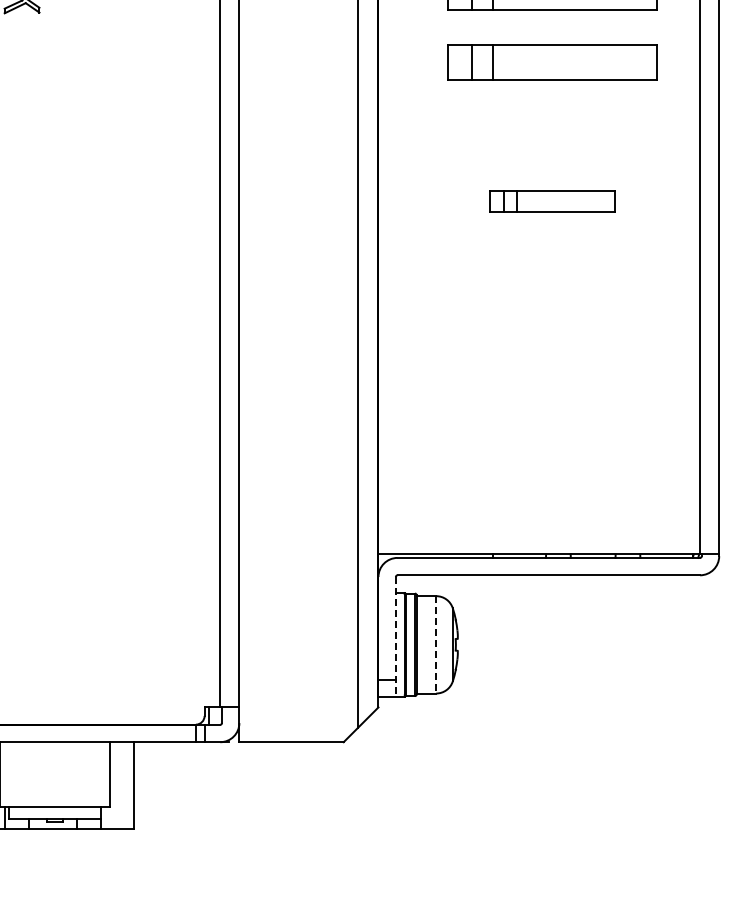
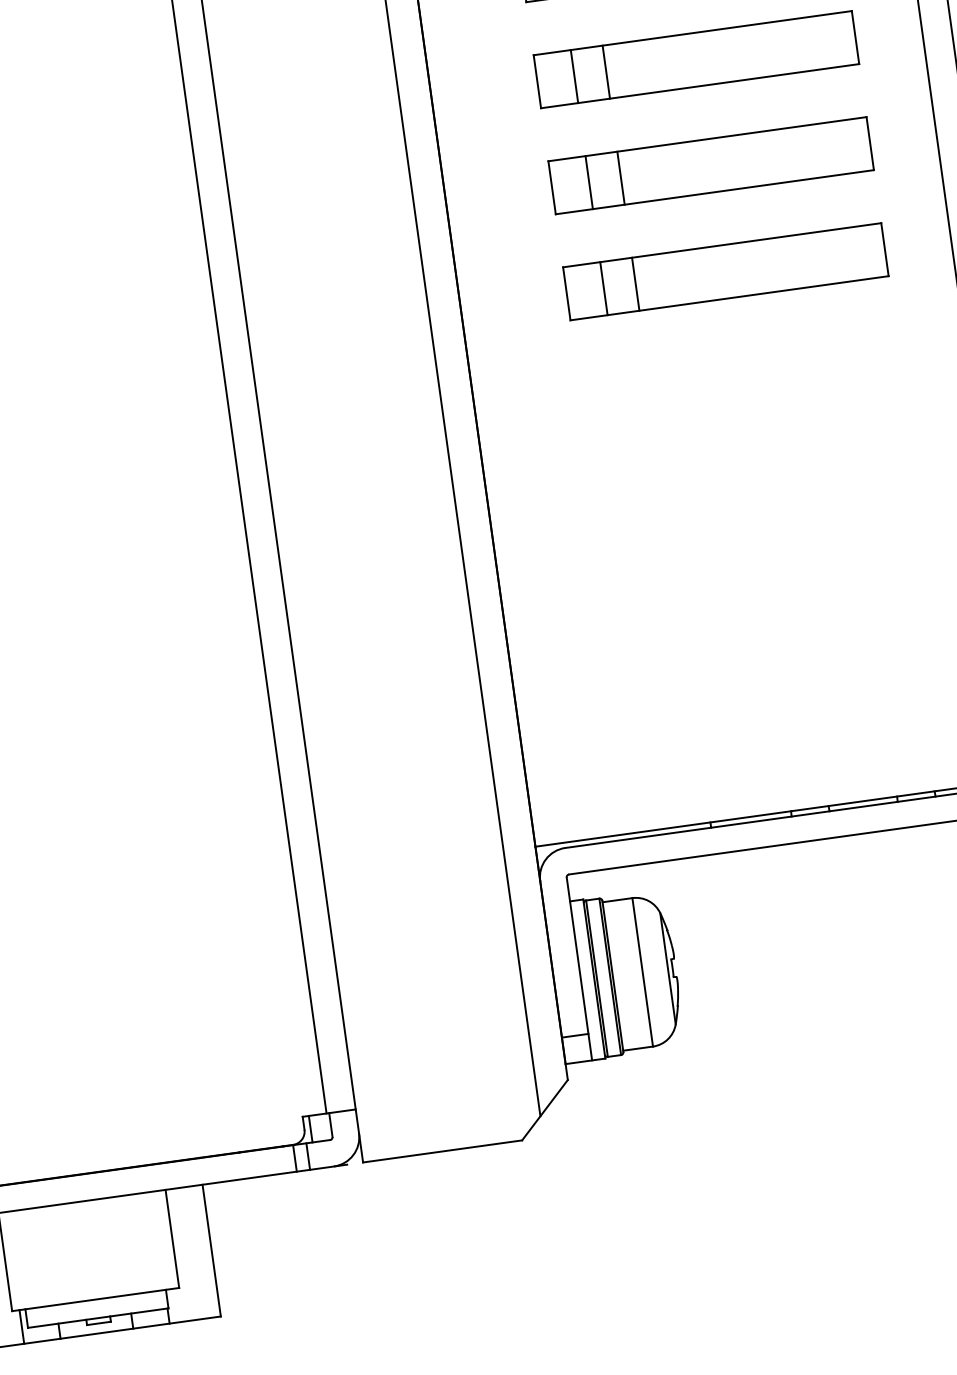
part: (552, 131) -> (711, 164), added
part: (552, 201) -> (726, 271), size x1.67
line: (395, 637) -> (579, 969), dashed -> solid
line: (436, 644) -> (643, 971), dashed -> solid

